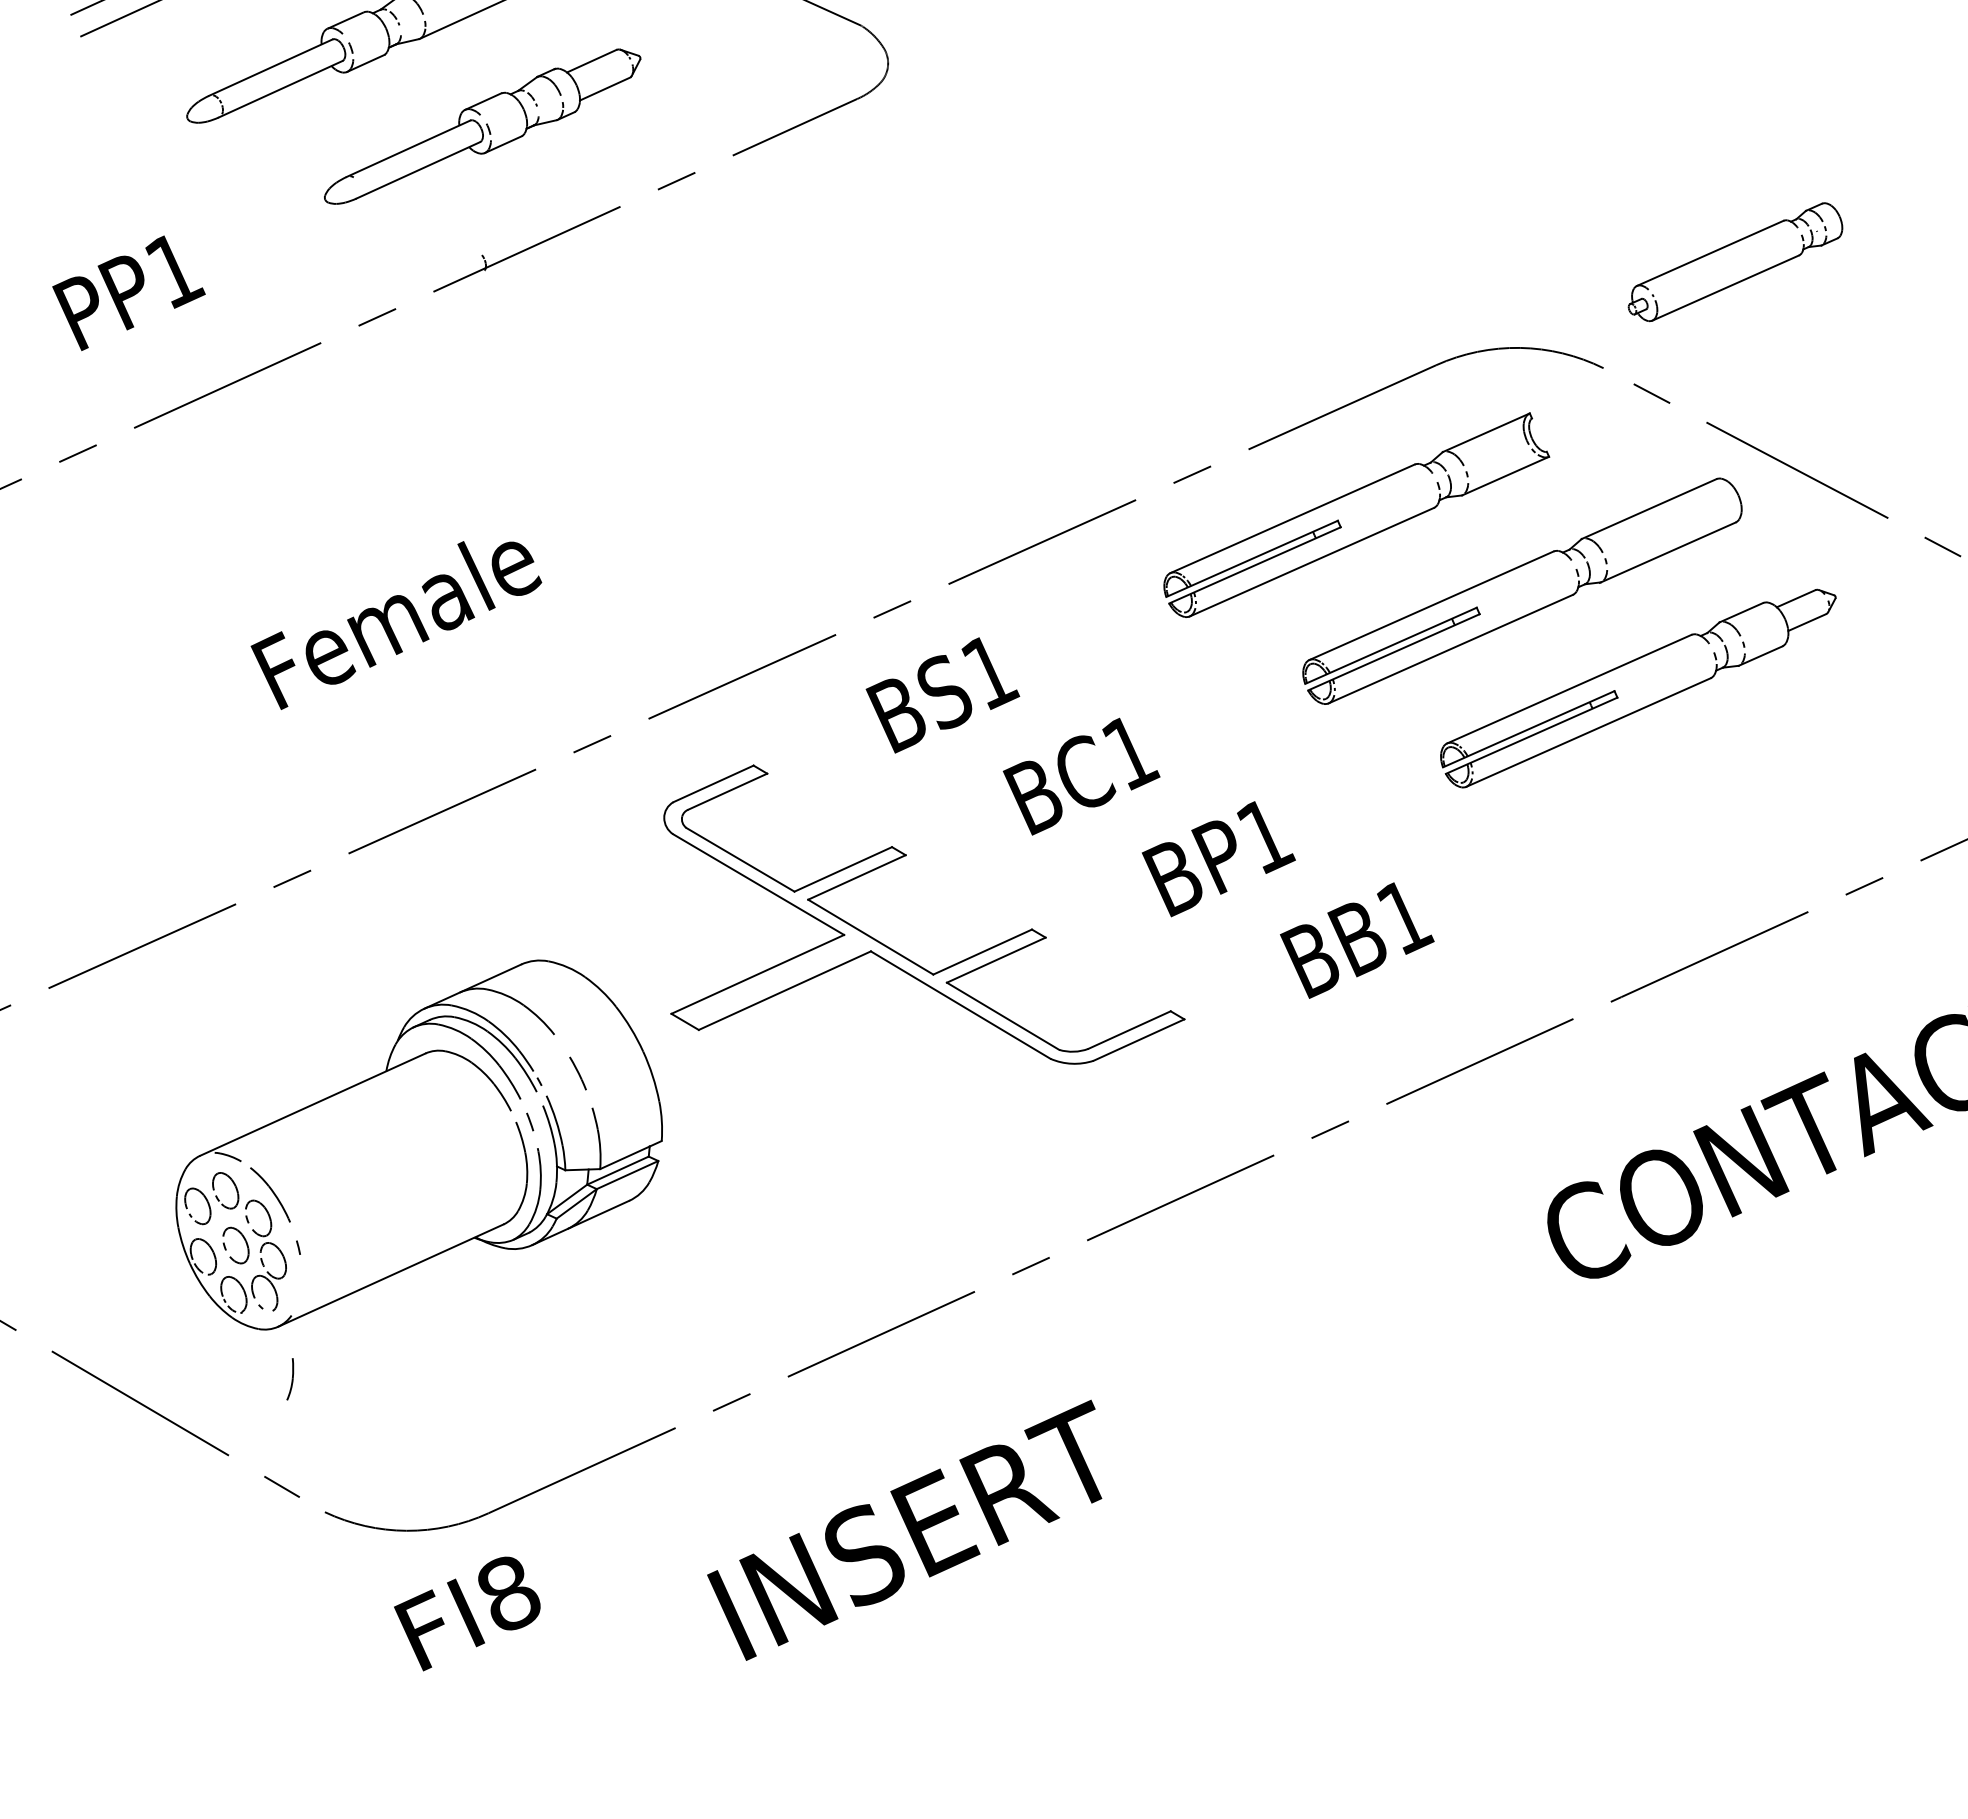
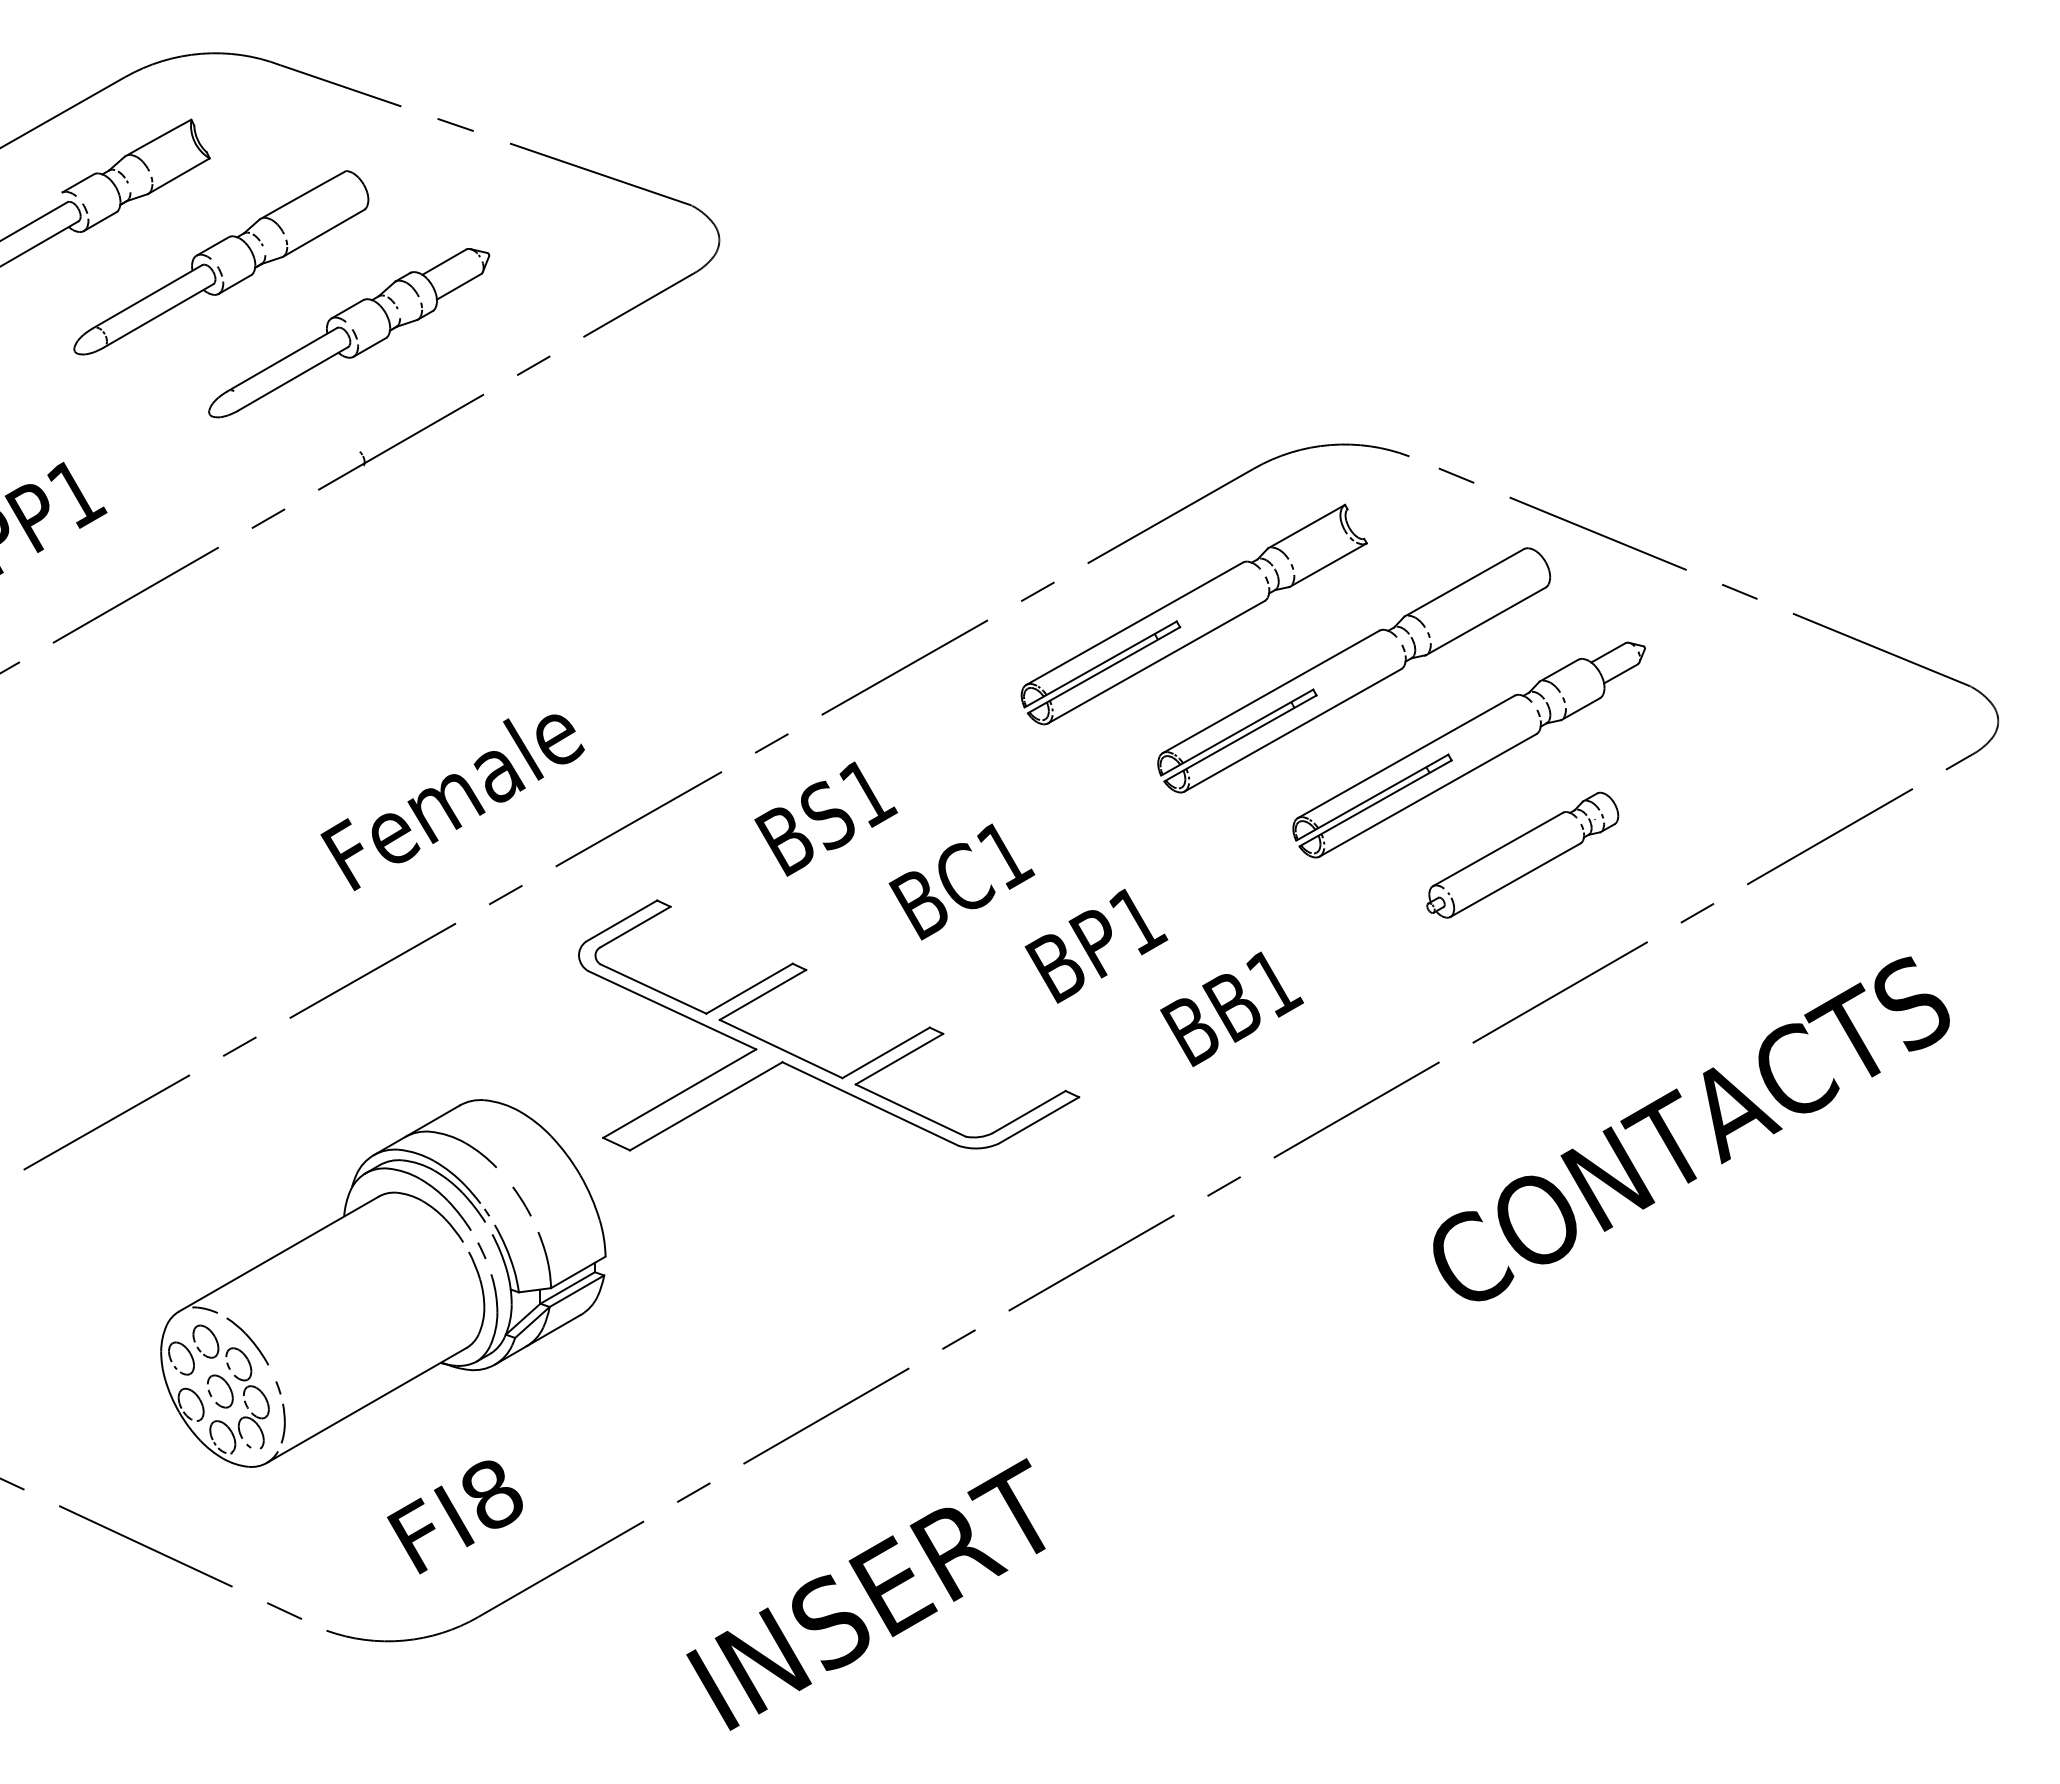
part: (1735, 261) -> (1522, 854), moved
text: (395, 625) -> (452, 802), moved
part: (290, 1379) -> (282, 1423), moved
text: (466, 1614) -> (454, 1517), moved

